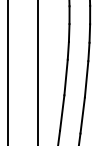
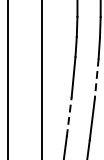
line: (86, 79) -> (96, 79), solid -> dashed
line: (62, 113) -> (69, 117), solid -> dashed

